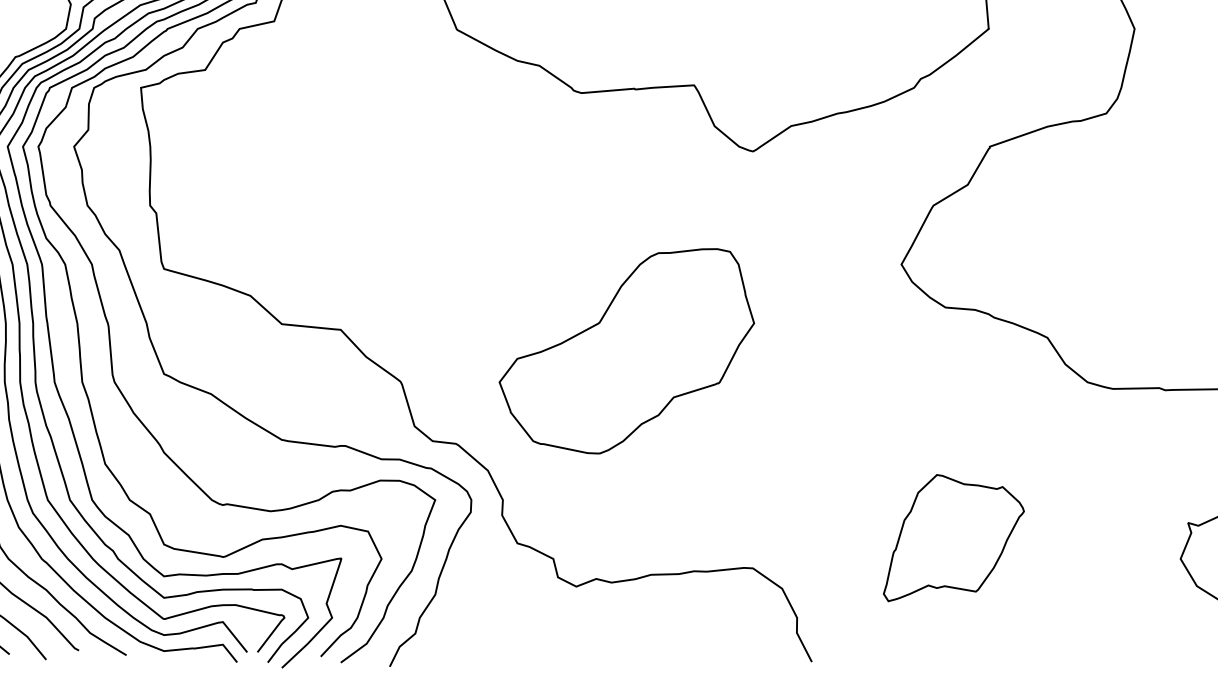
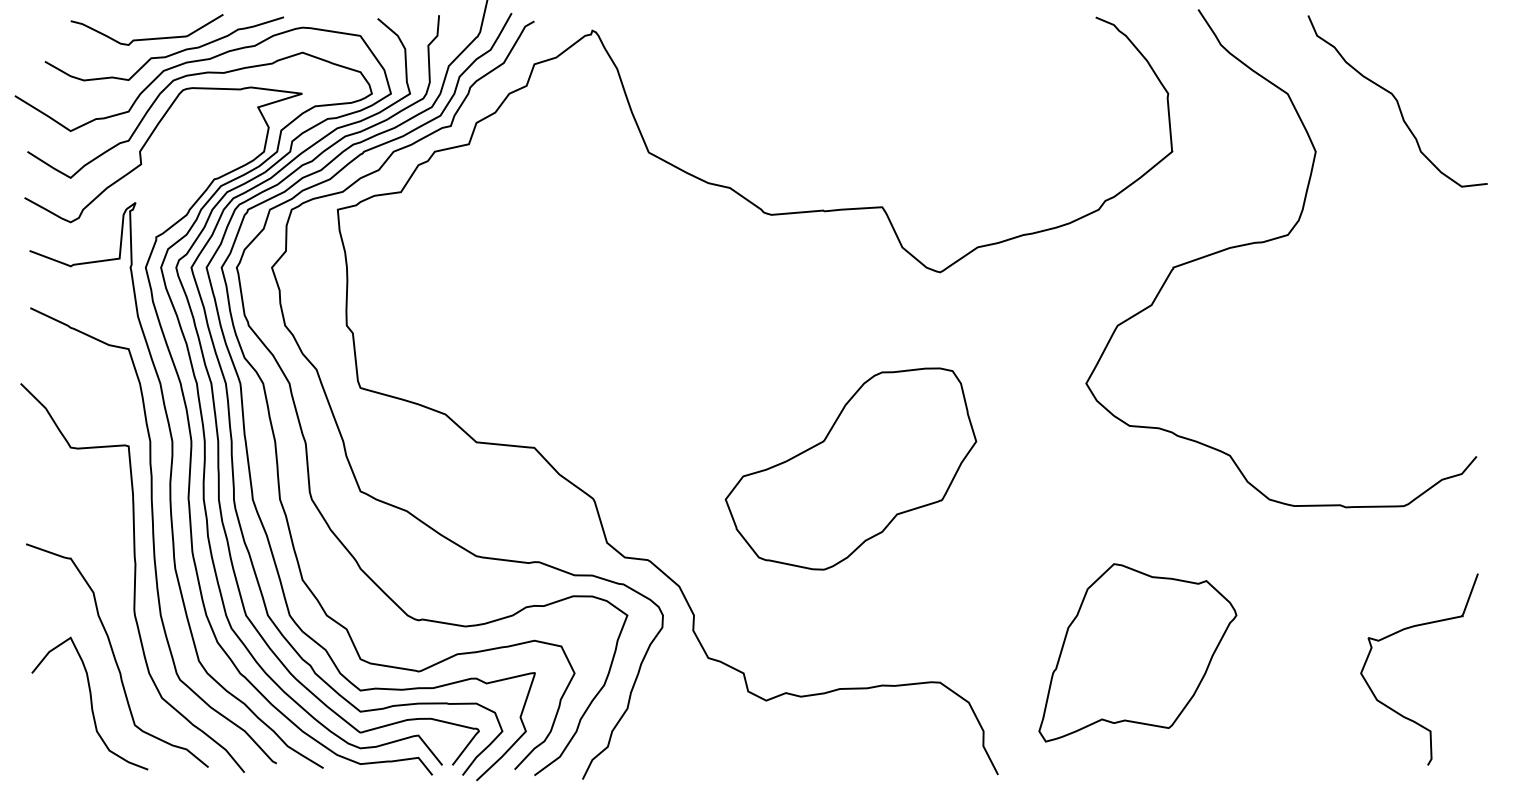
part: (626, 350) -> (850, 468), moved
part: (953, 537) -> (1137, 652), size x1.43

